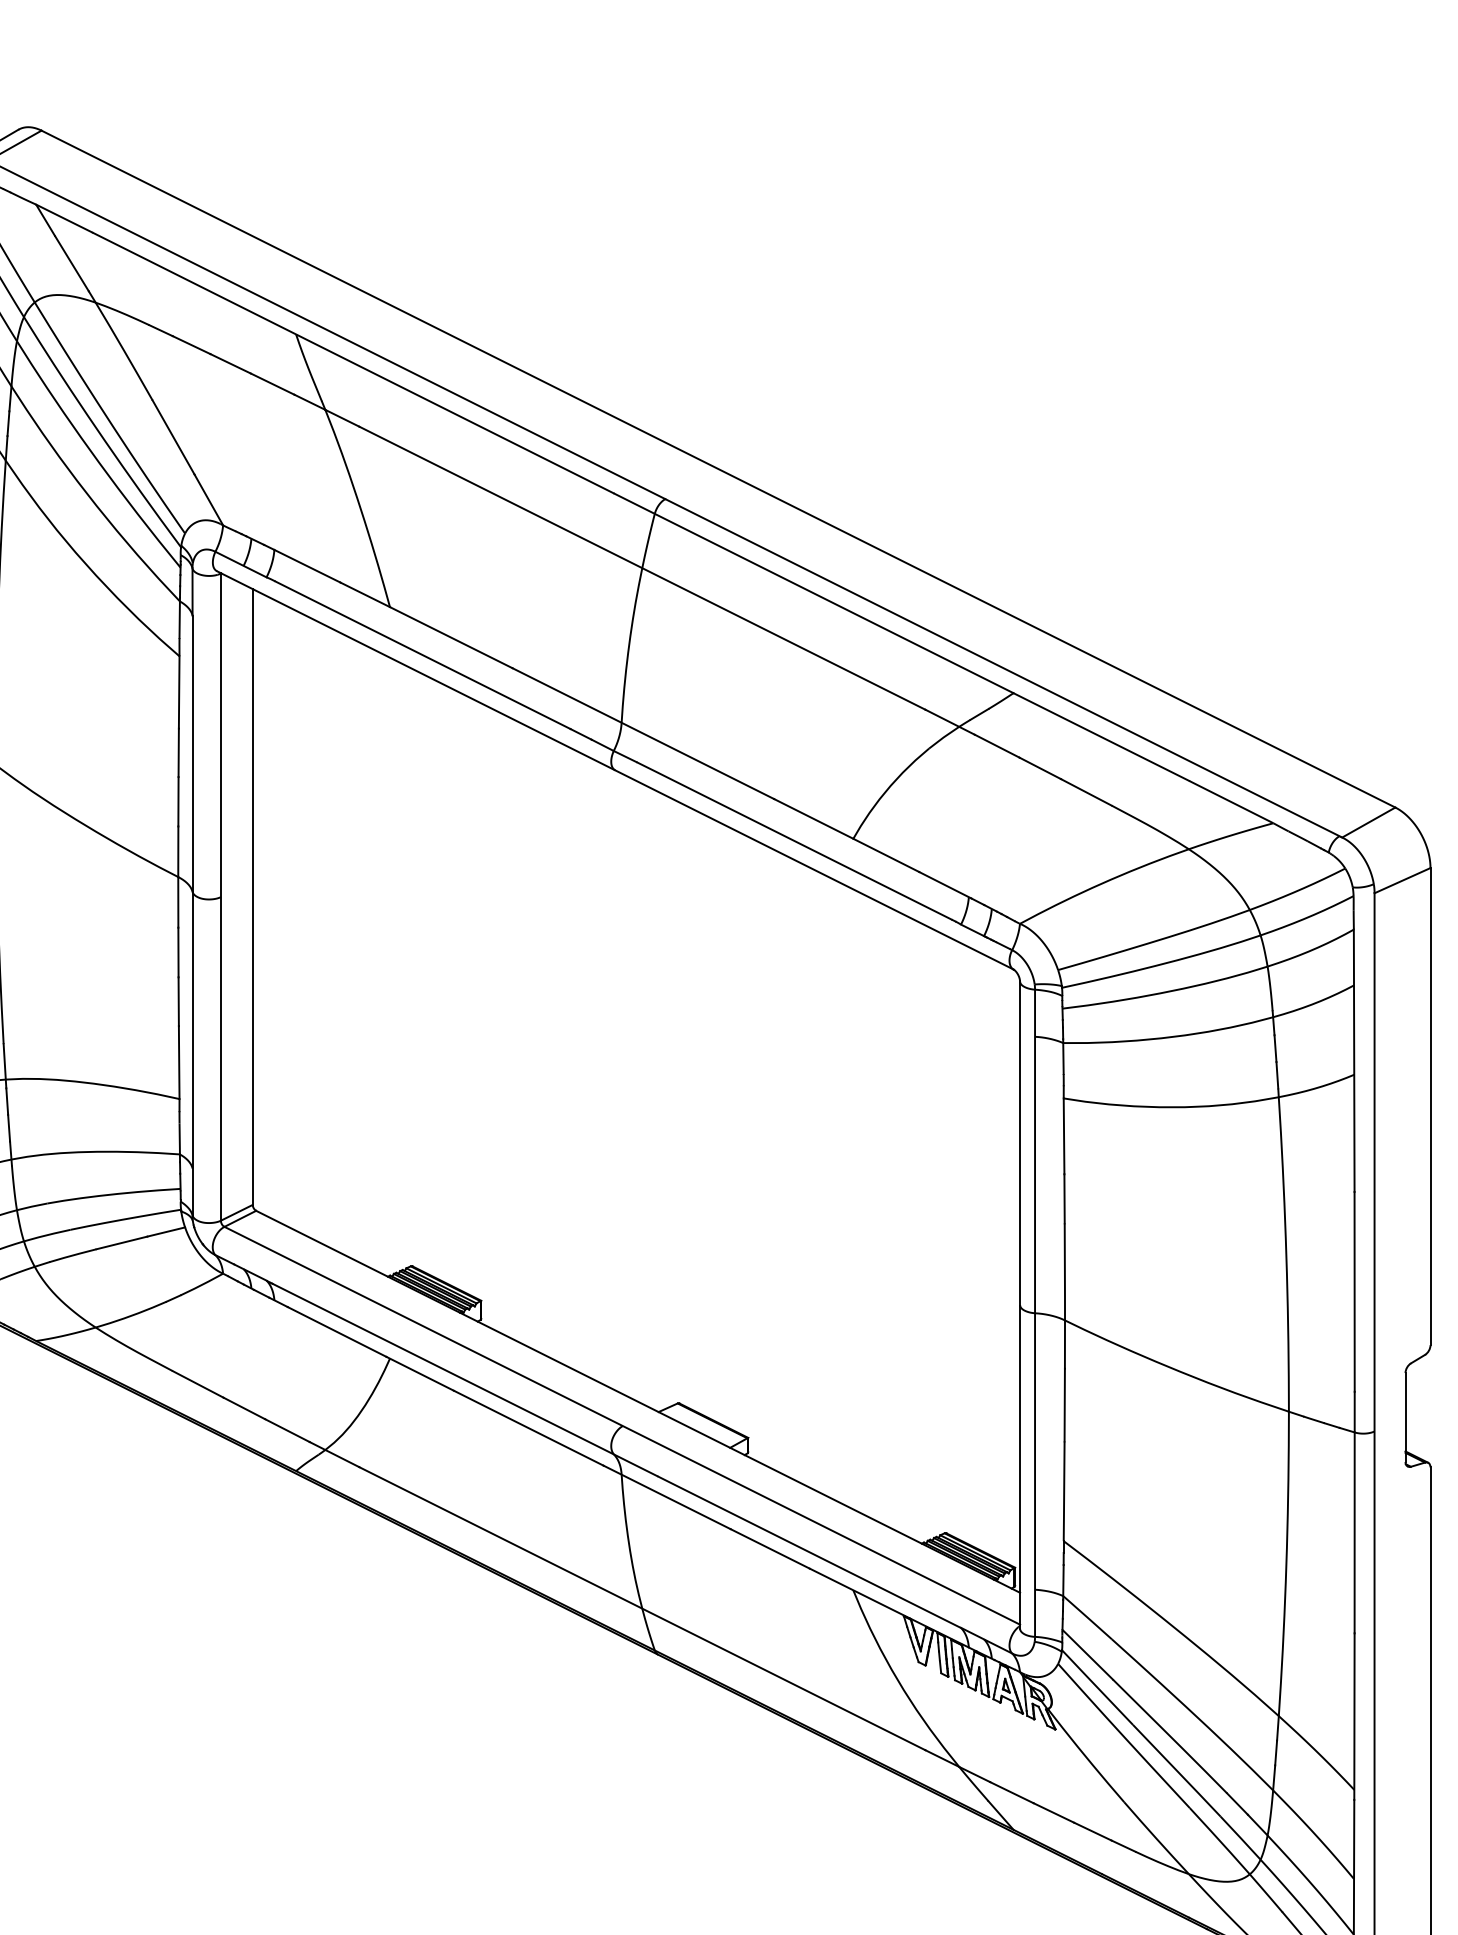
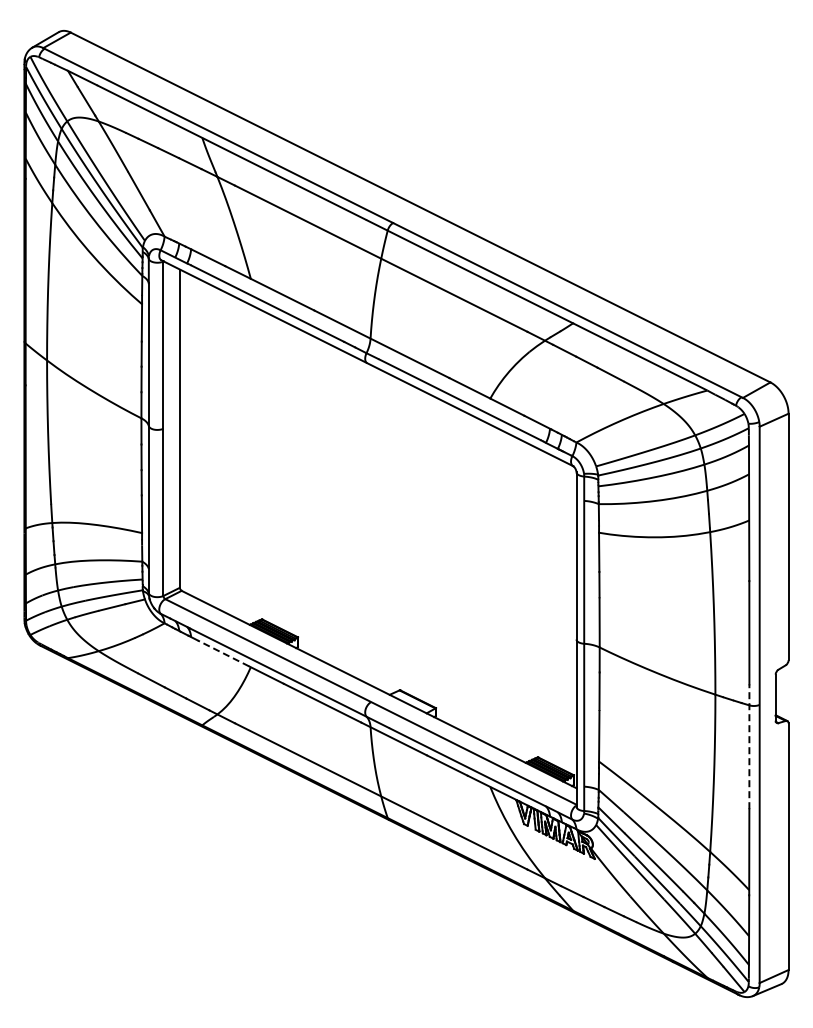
line: (337, 1332) -> (223, 653), solid -> dashed
line: (1354, 1512) -> (749, 746), solid -> dashed

